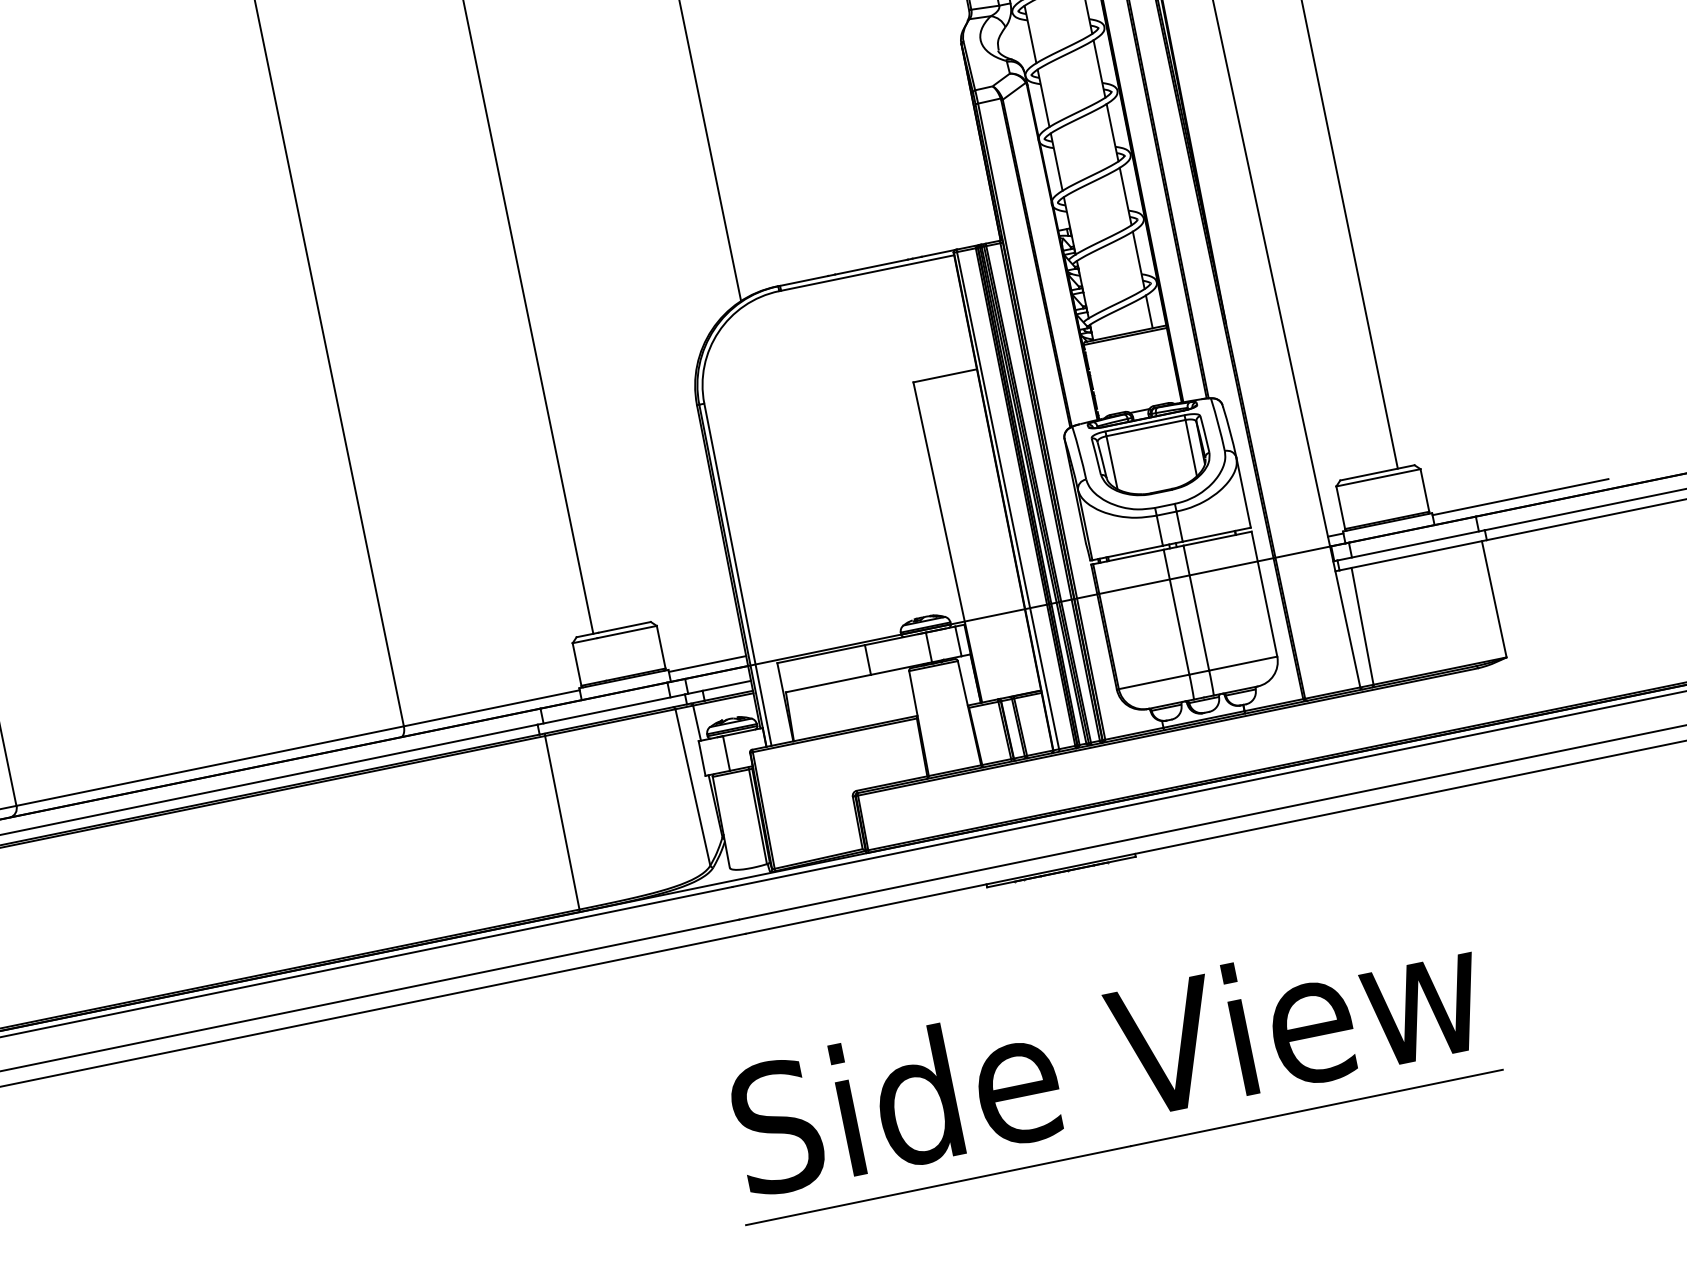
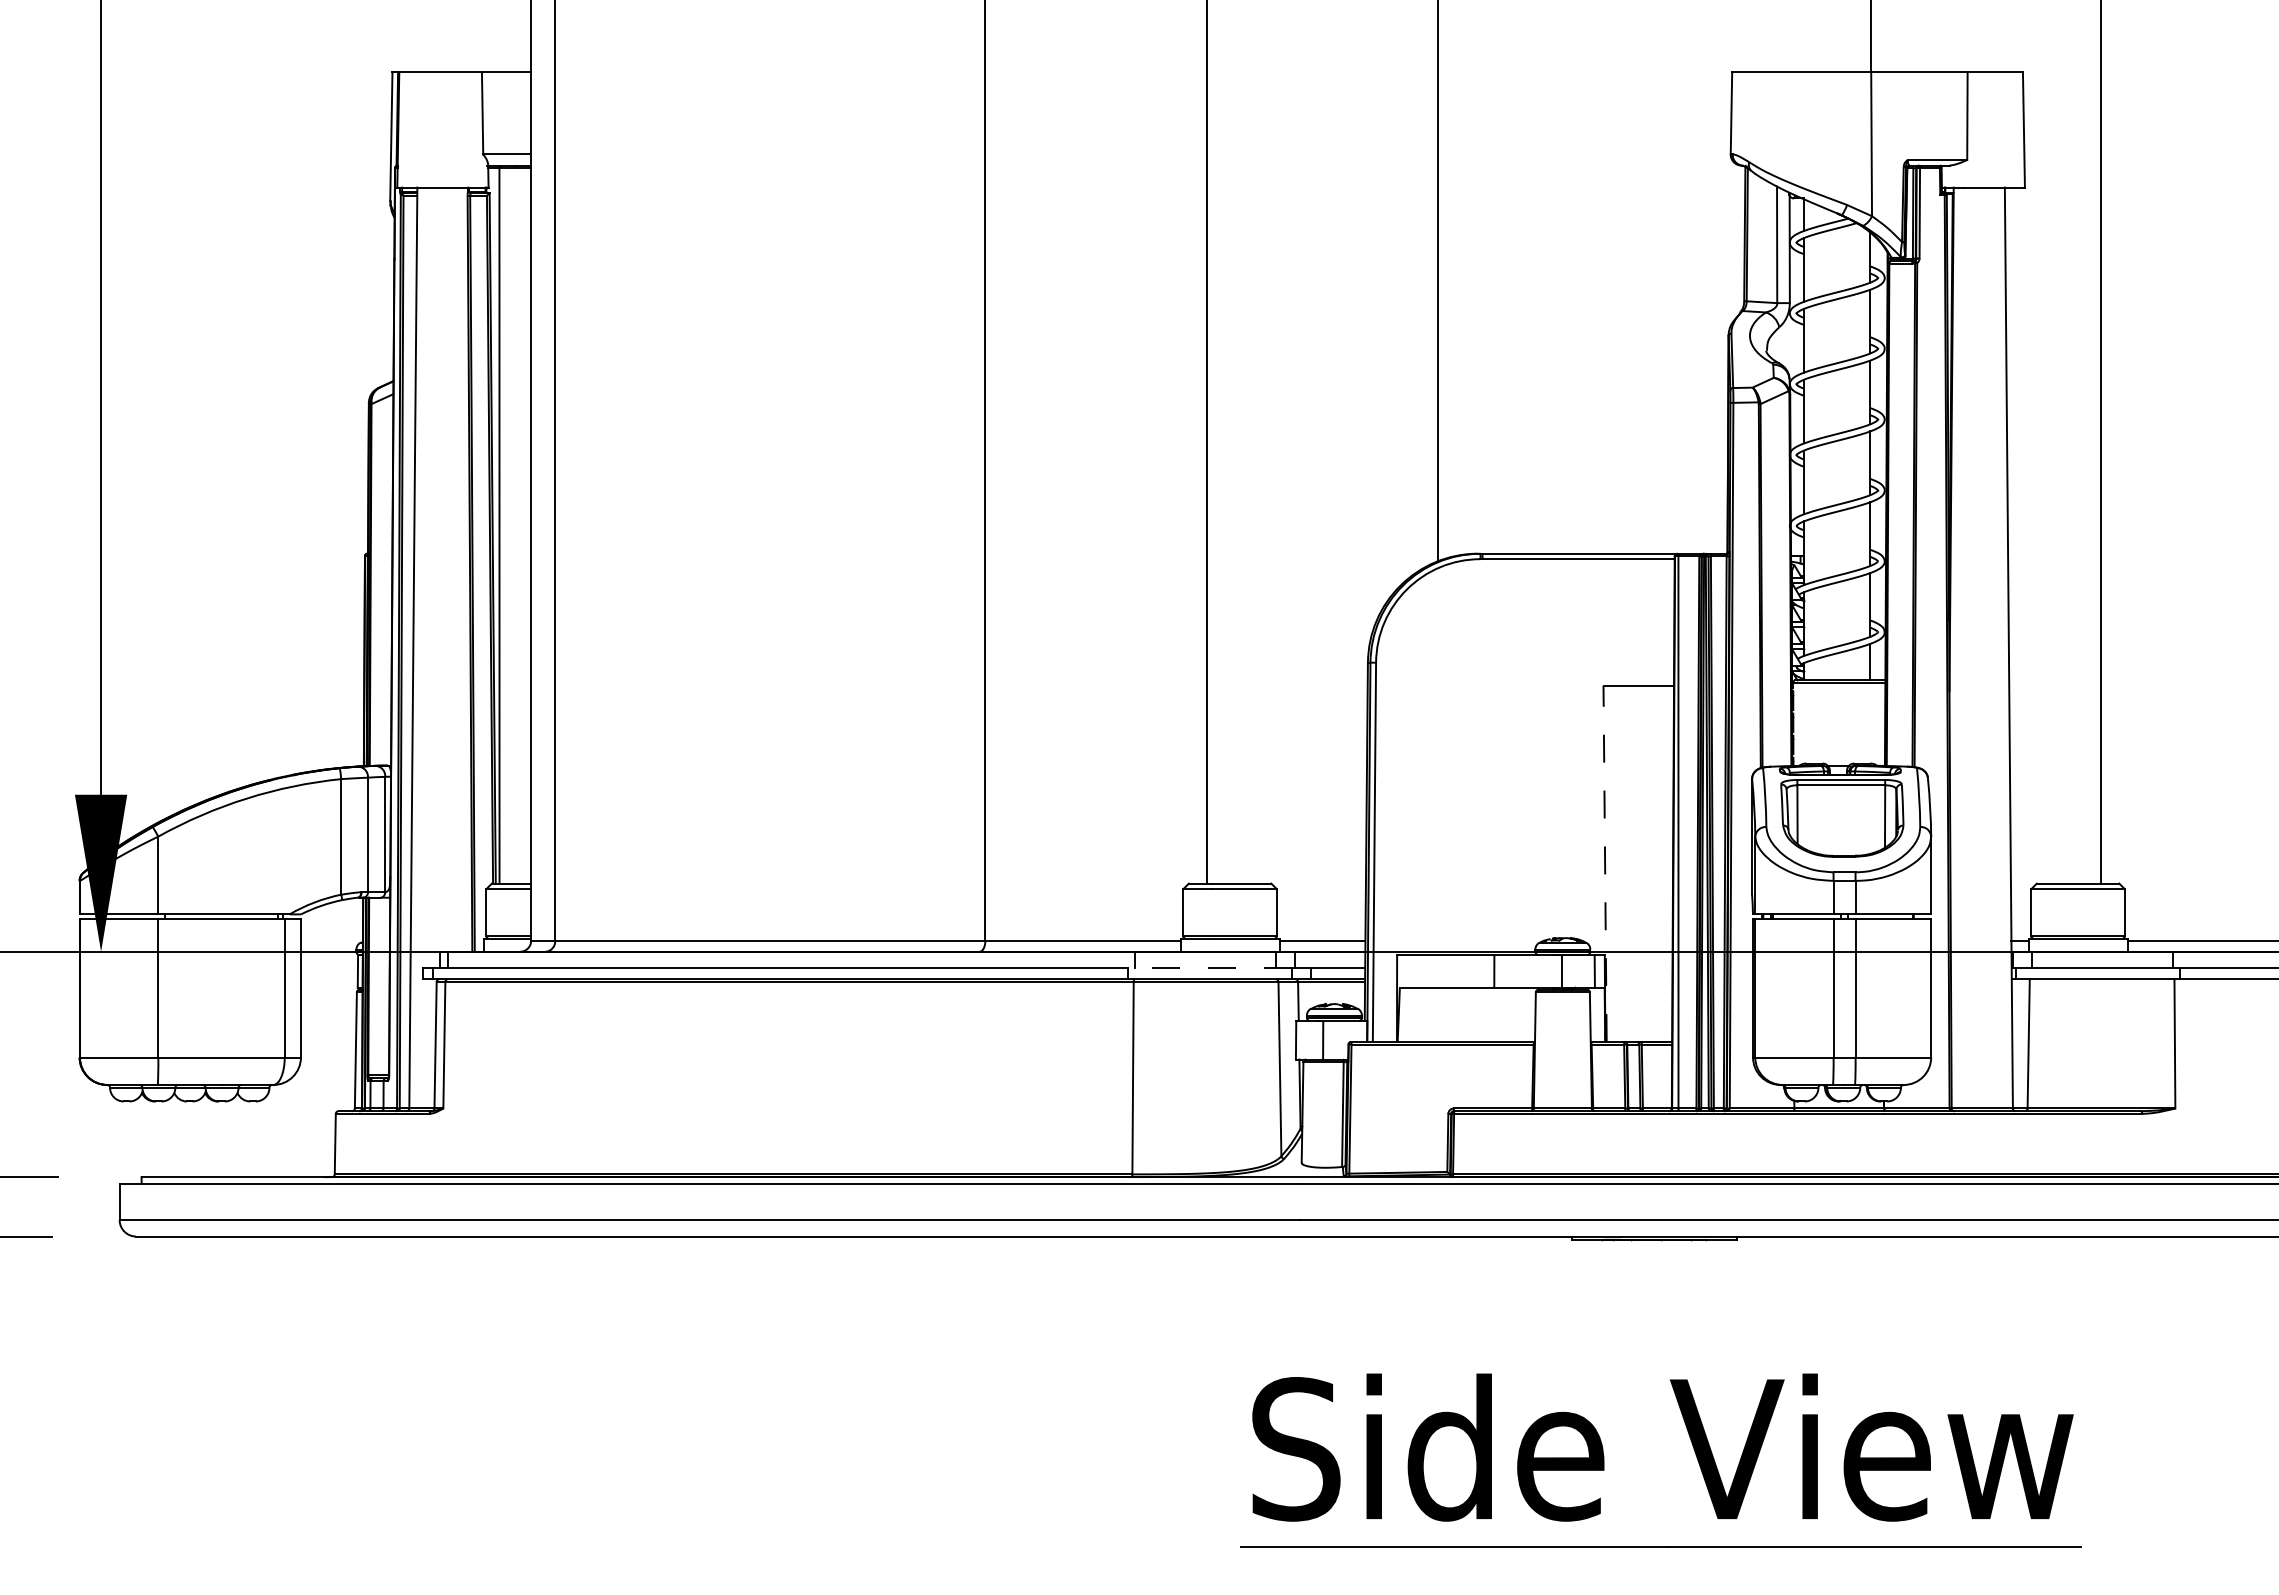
line: (948, 542) -> (1605, 863), solid -> dashed
line: (611, 709) -> (1210, 968), solid -> dashed

